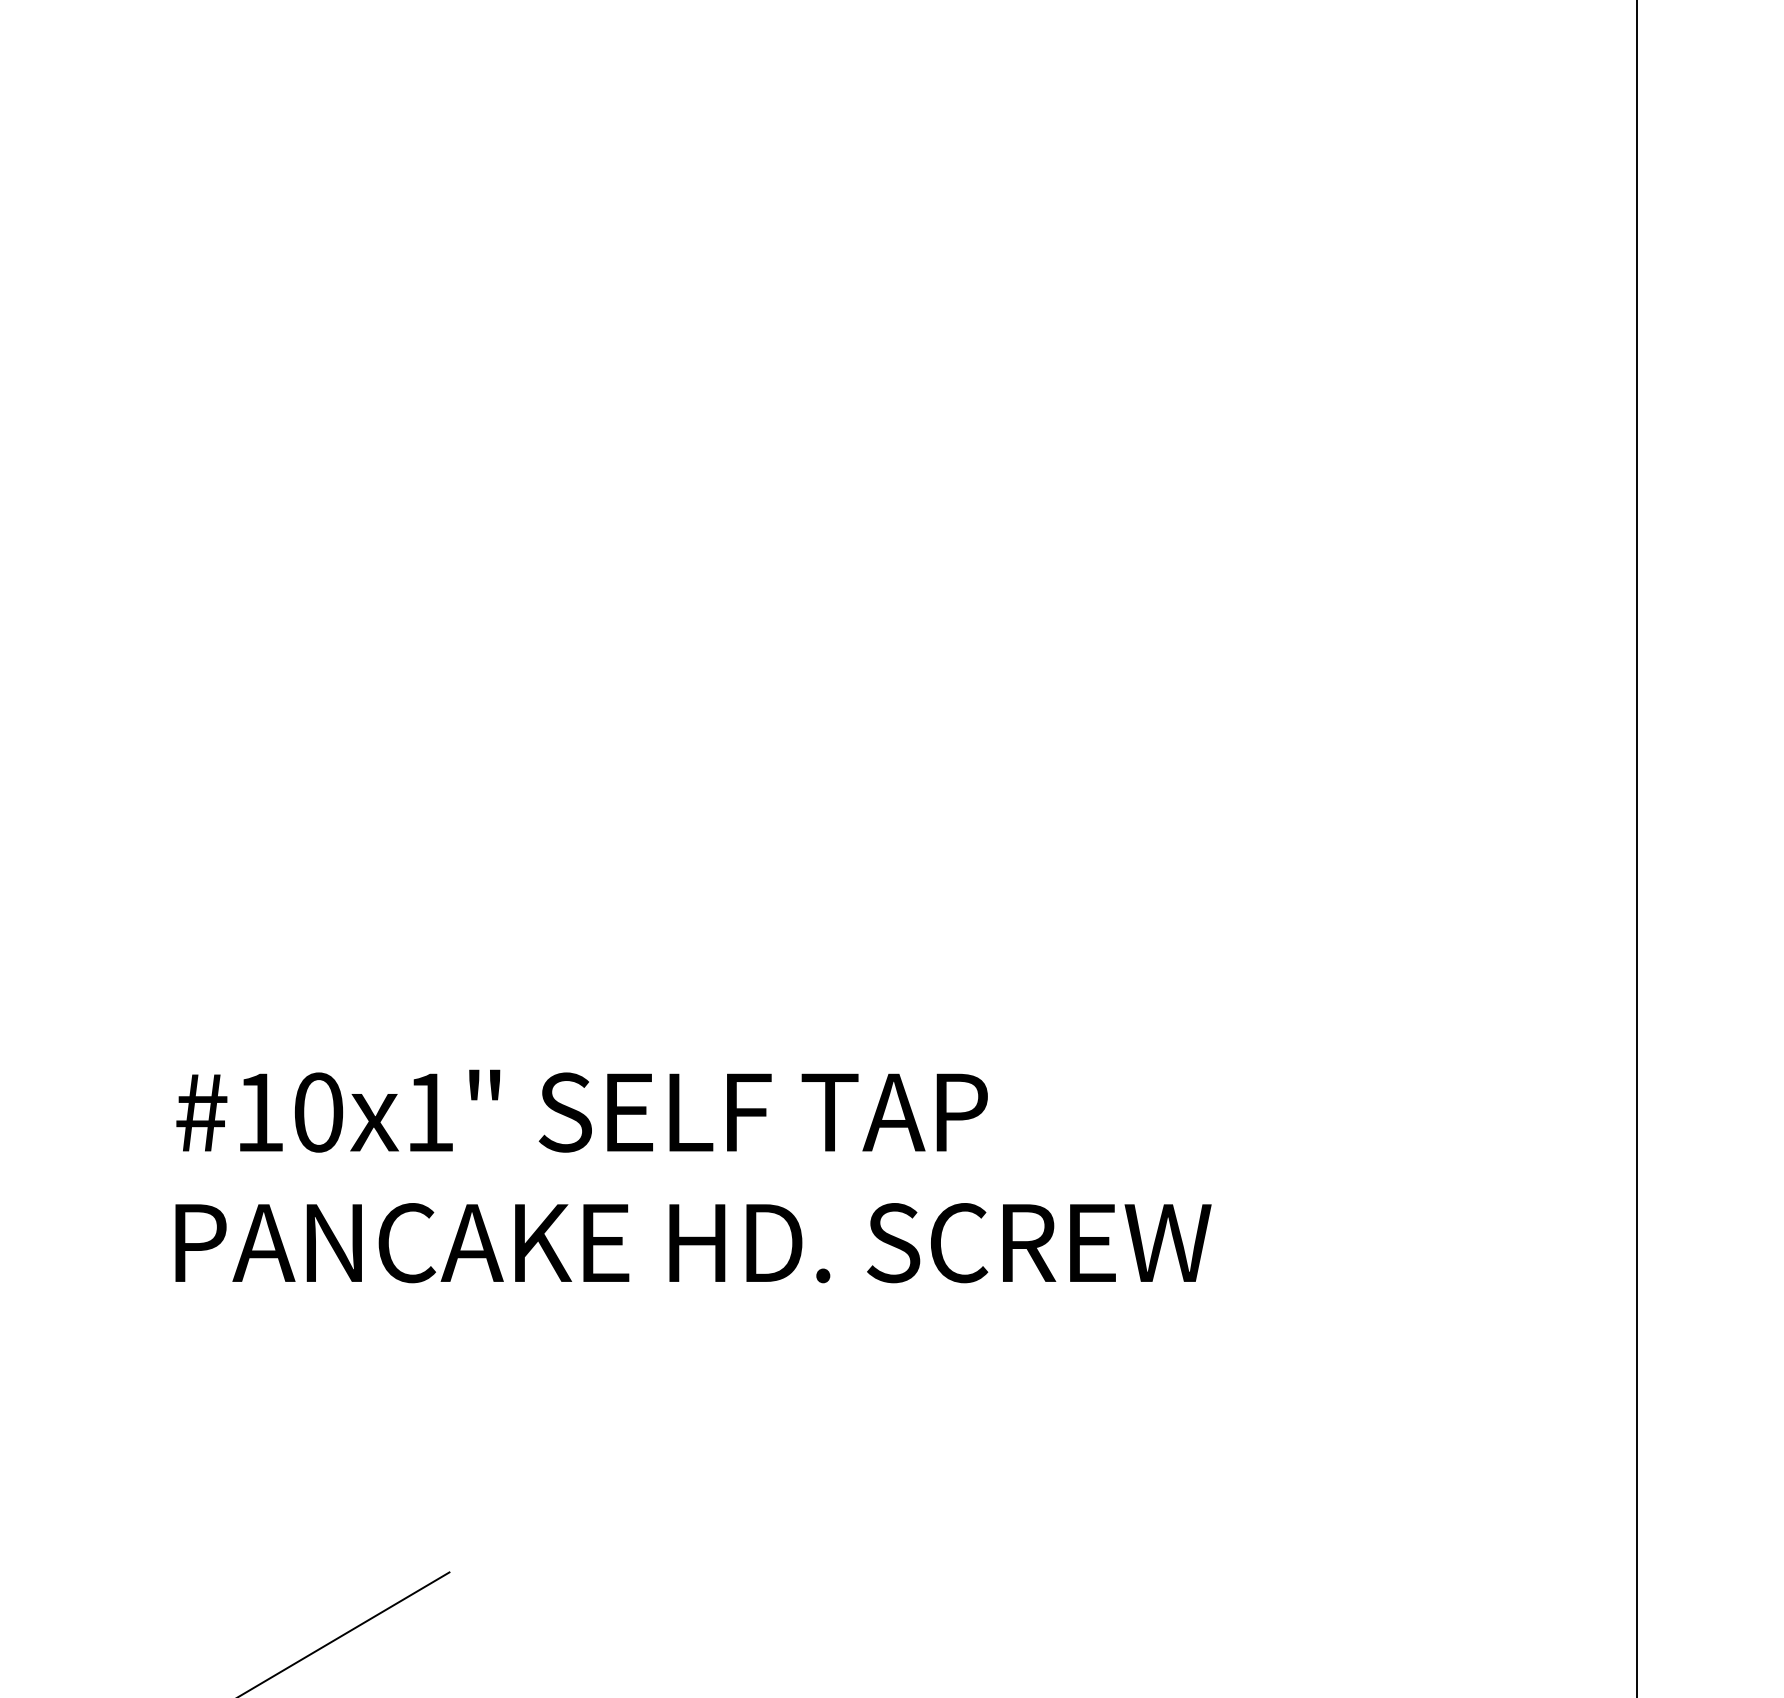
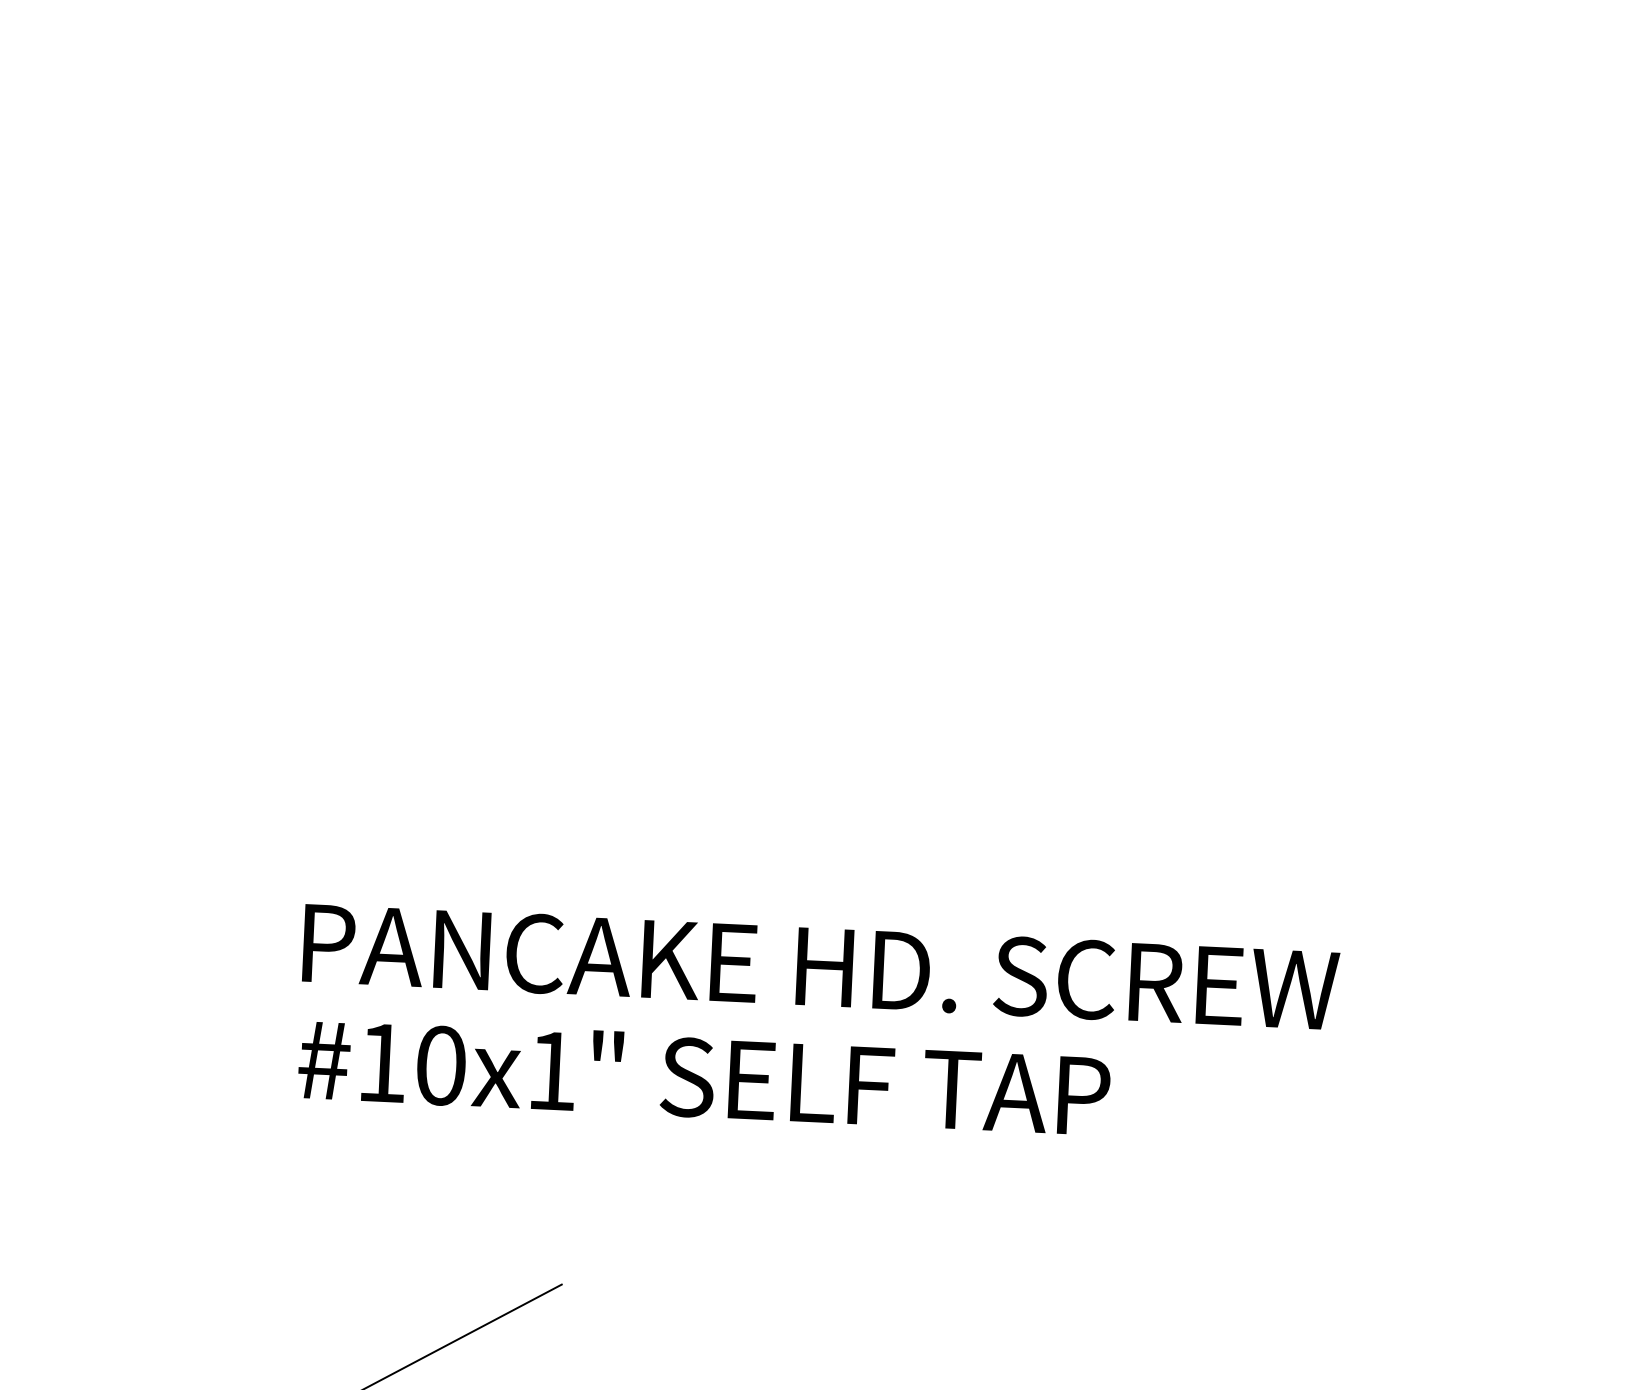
text: (581, 1110) -> (703, 1076), moved

